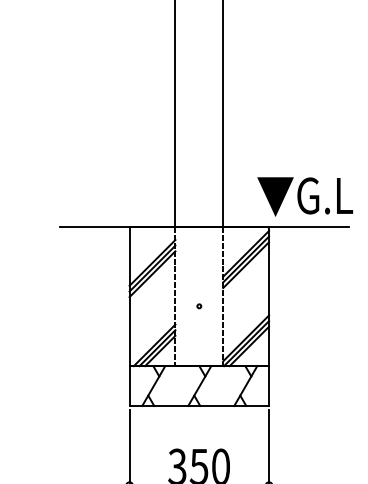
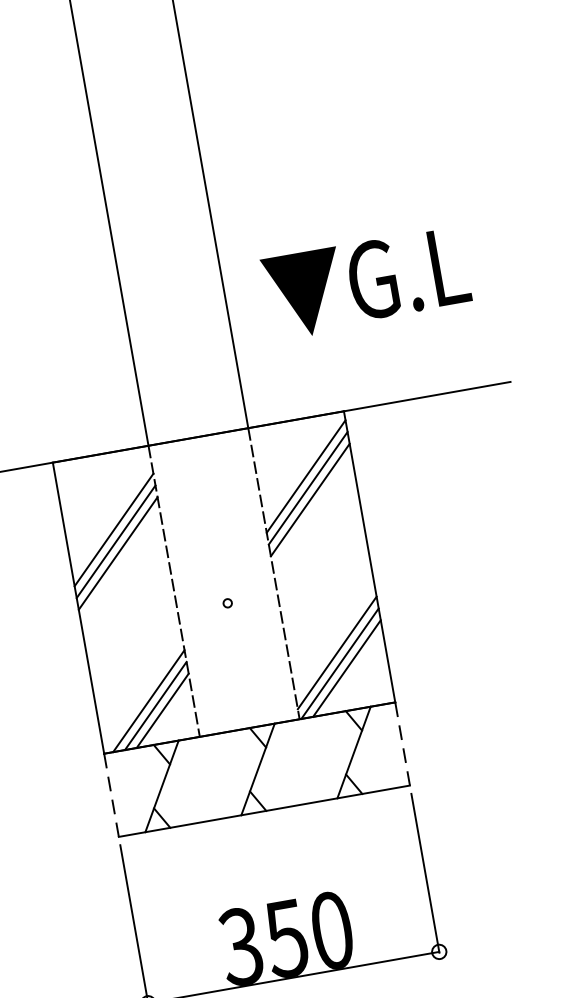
text: (304, 196) -> (365, 282), moved
line: (129, 386) -> (111, 796), solid -> dashed
line: (269, 386) -> (403, 744), solid -> dashed

